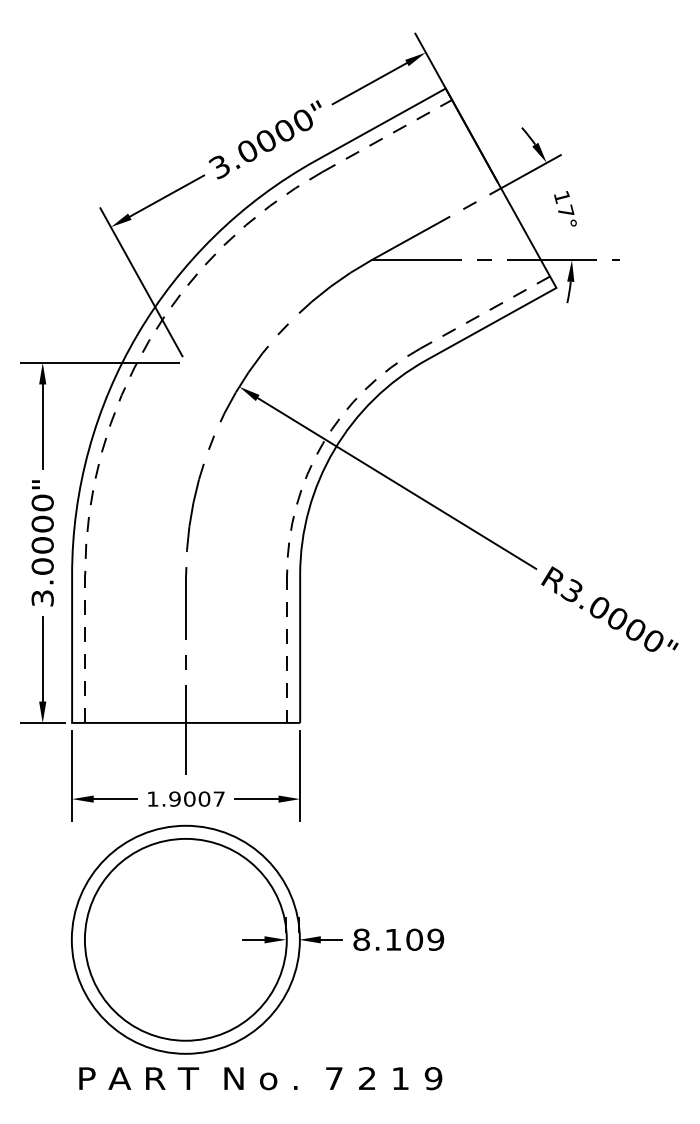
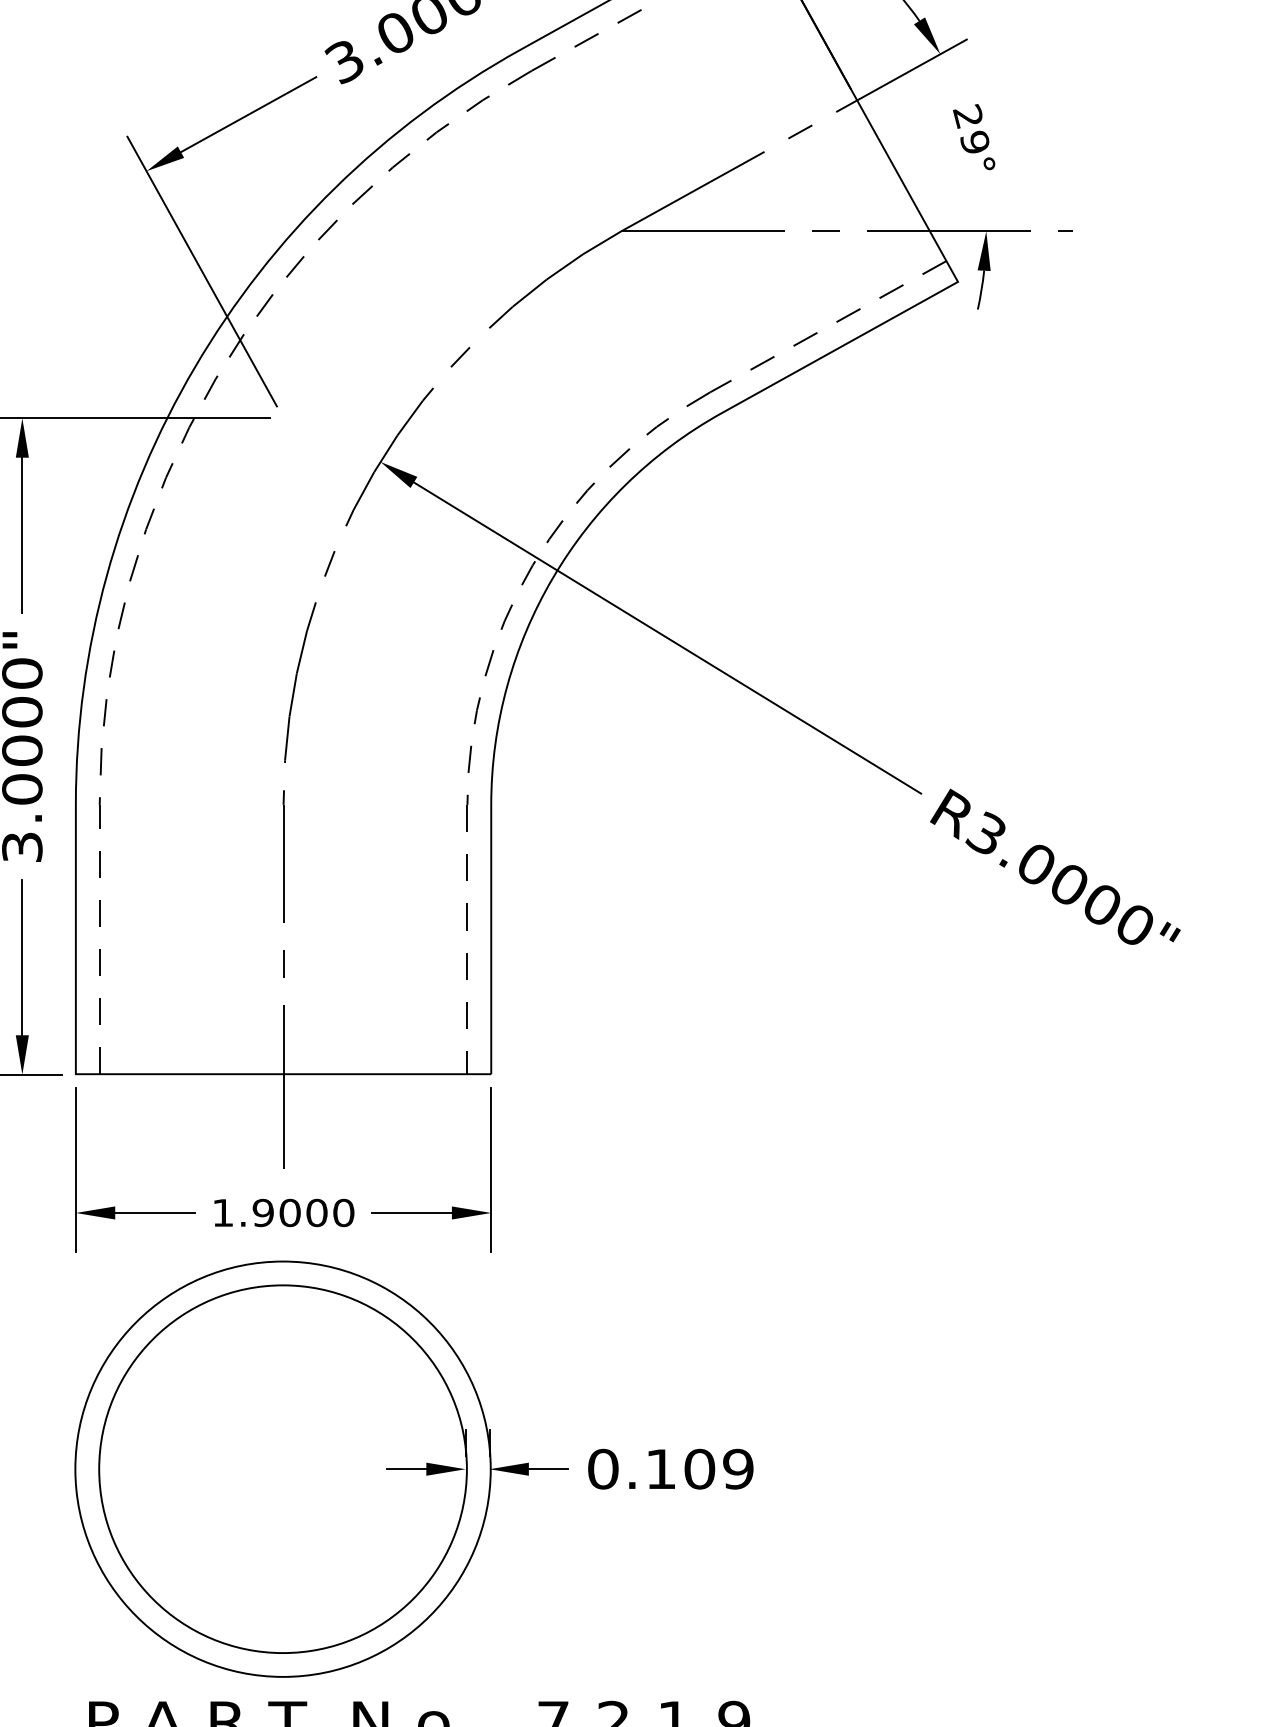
text: (563, 203) -> (970, 128), 17° -> 29°
text: (218, 798) -> (342, 1211), 1.9007 -> 1.9000
text: (361, 939) -> (602, 1468), 8.109 -> 0.109

